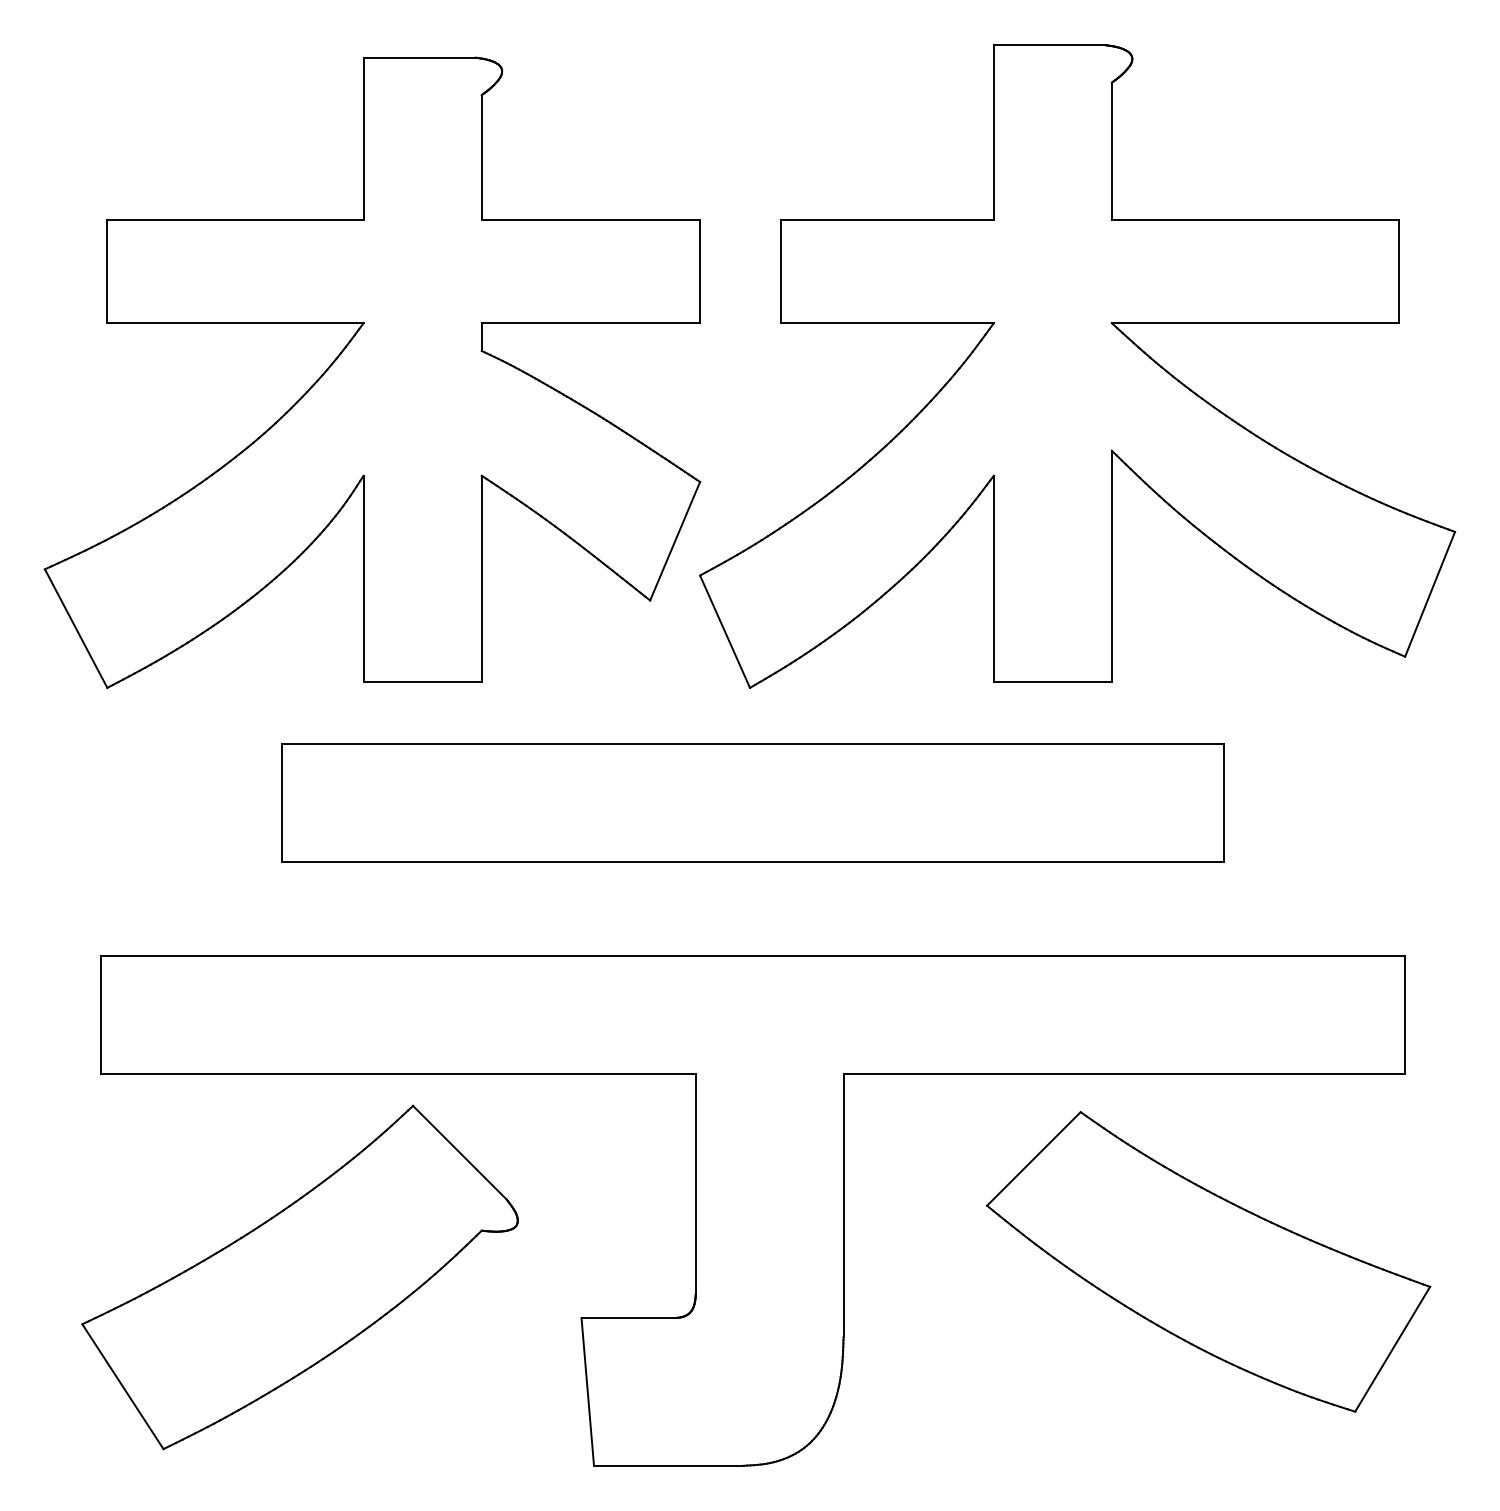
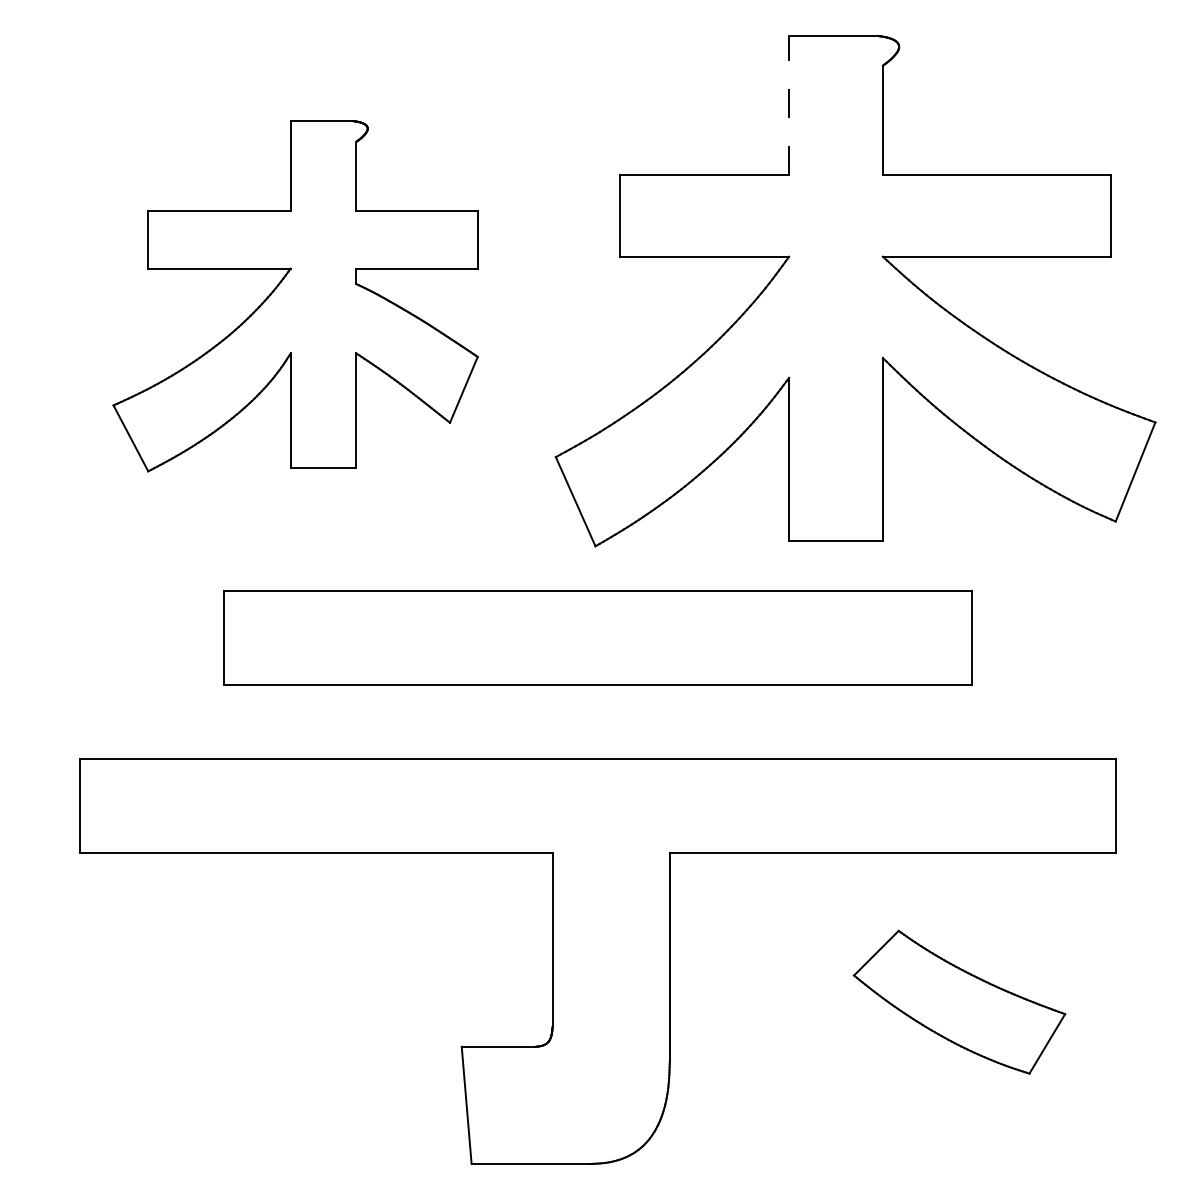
line: (994, 131) -> (789, 104), solid -> dashed
part: (372, 373) -> (295, 296), size x0.7
part: (1208, 1262) -> (959, 1002), size x0.6
part: (300, 1277) -> (238, 1014), removed

